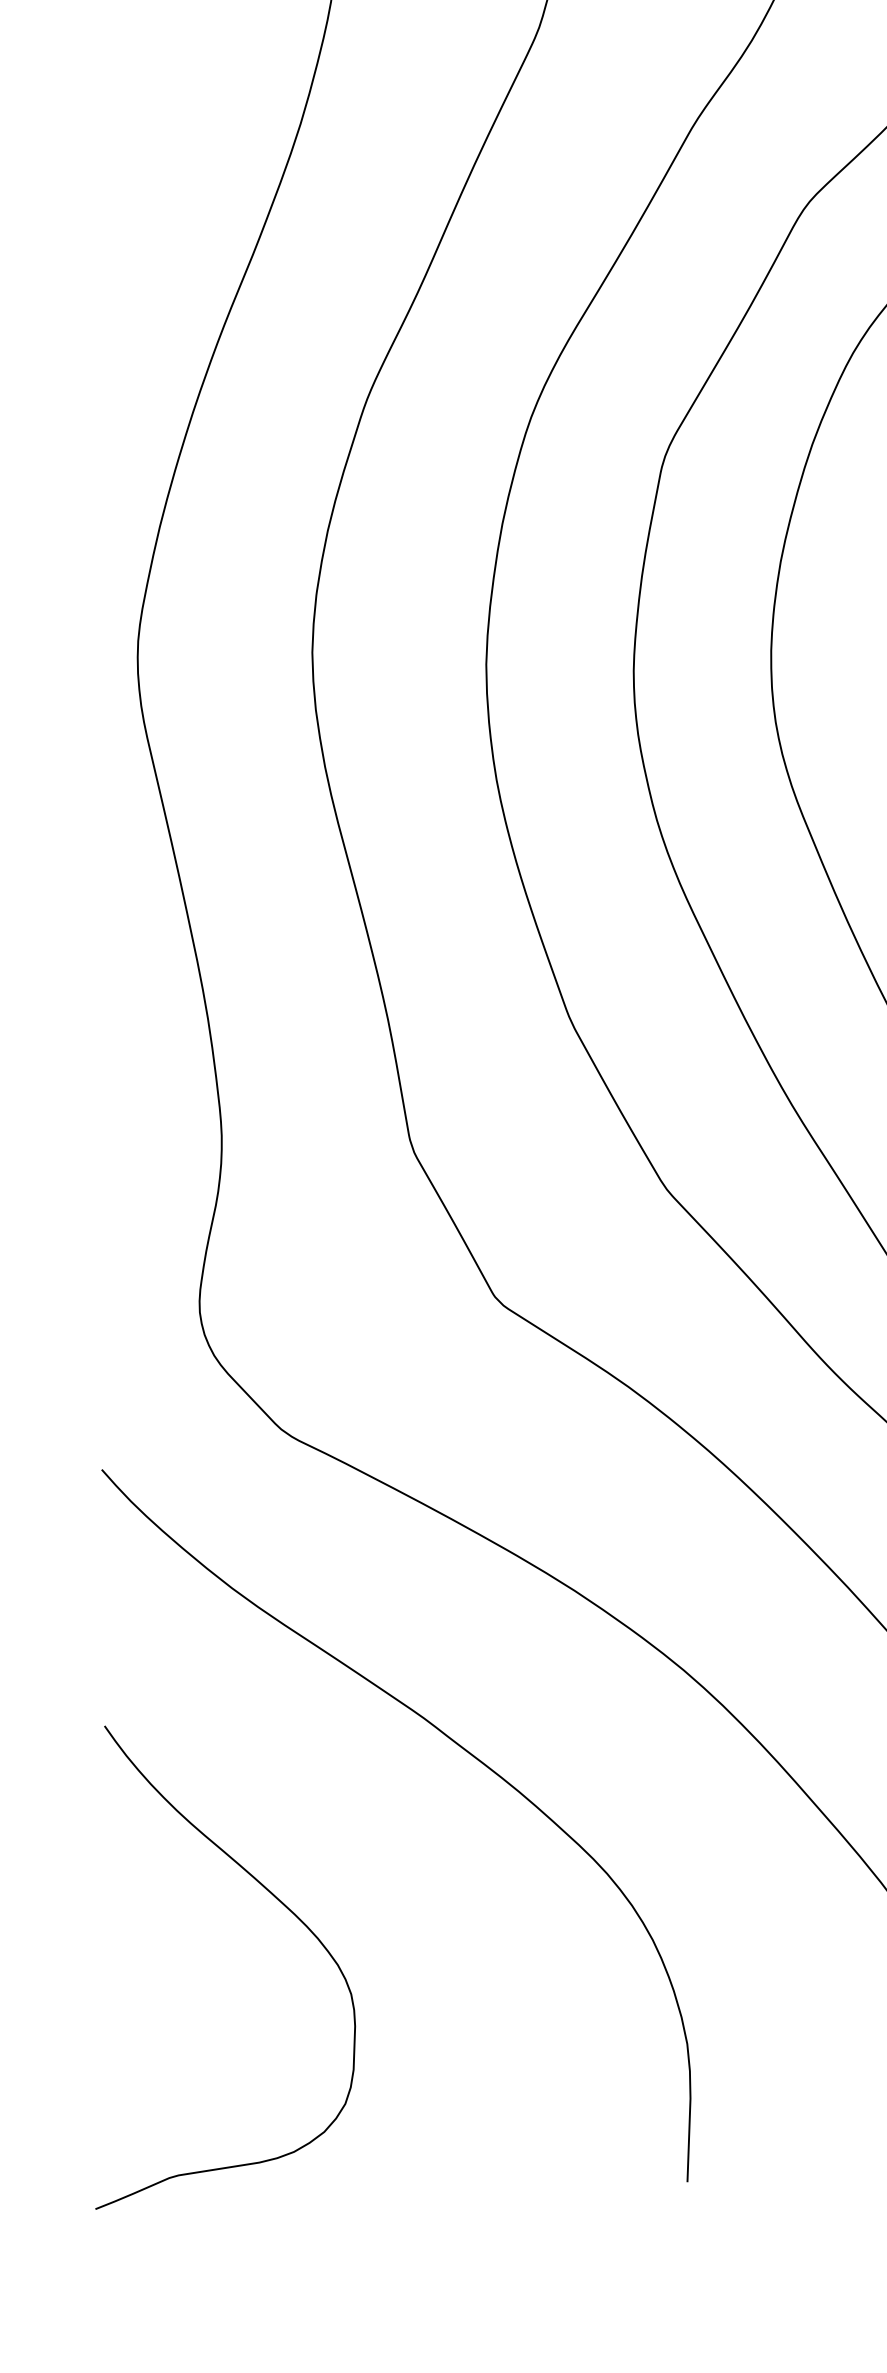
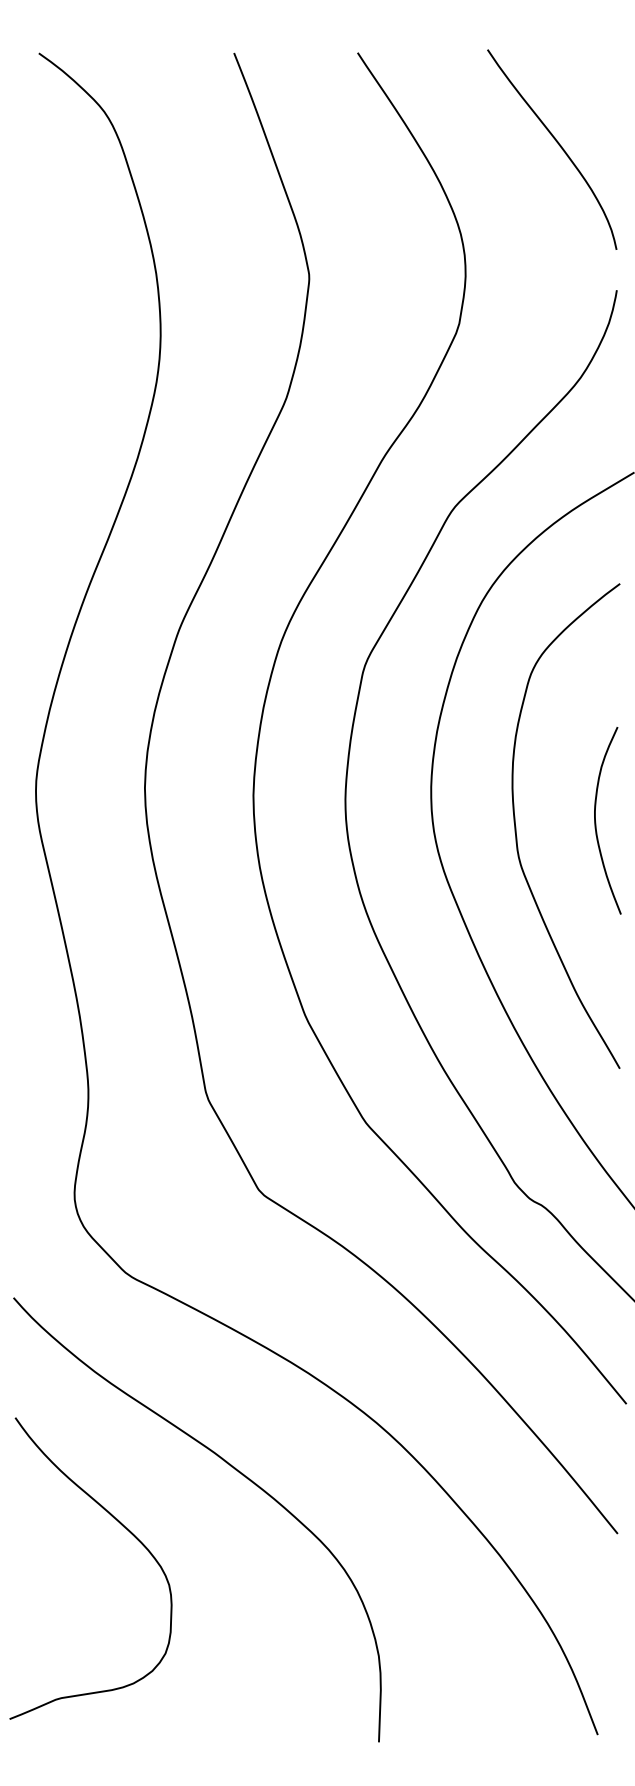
curve: (277, 1901) -> (123, 1527), moved

